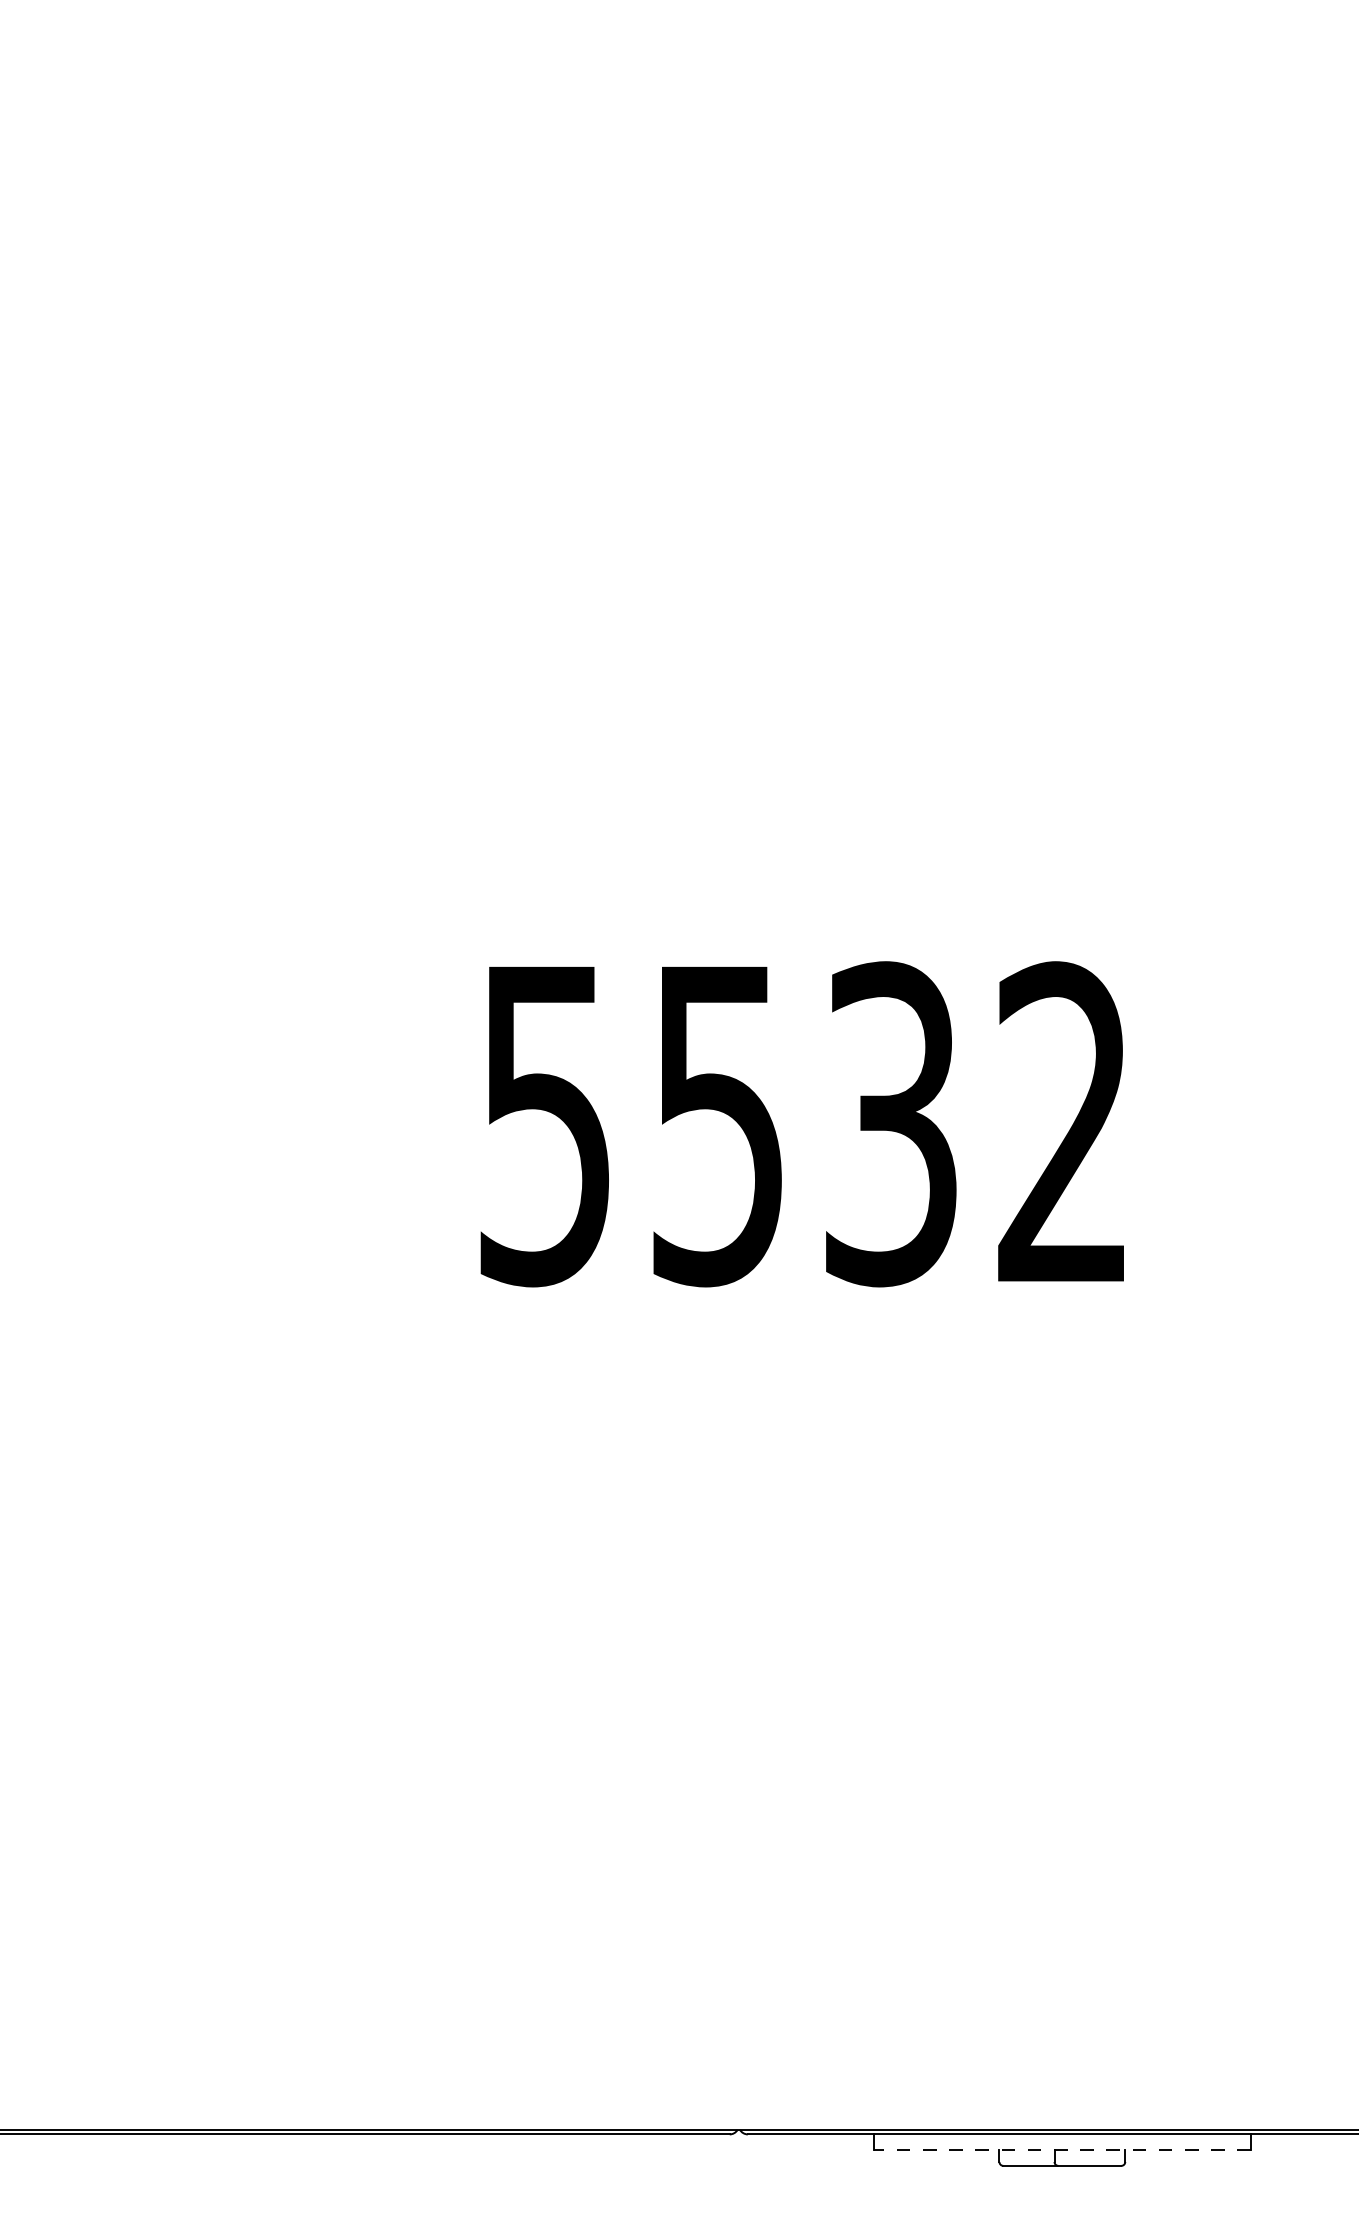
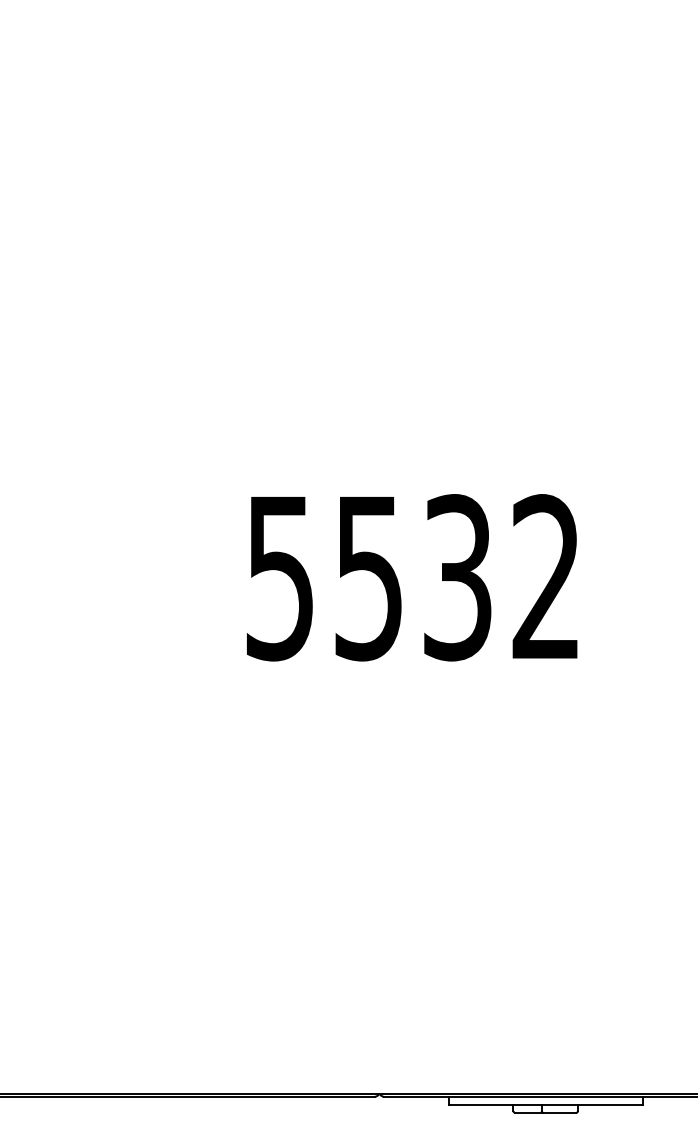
line: (1061, 2149) -> (545, 1104), dashed -> solid

